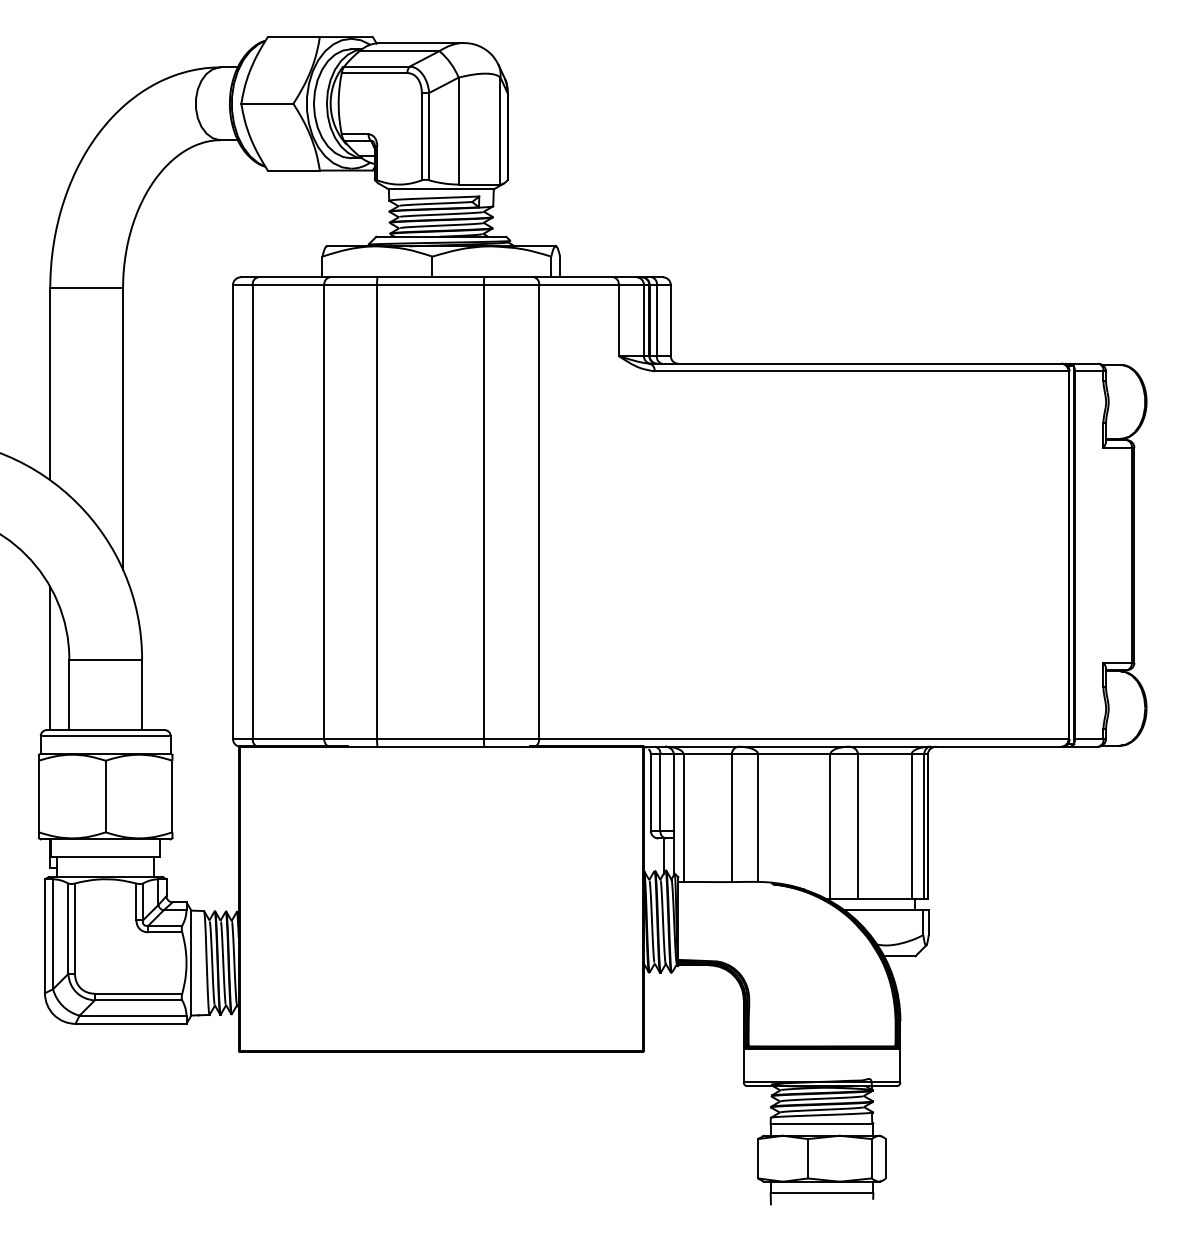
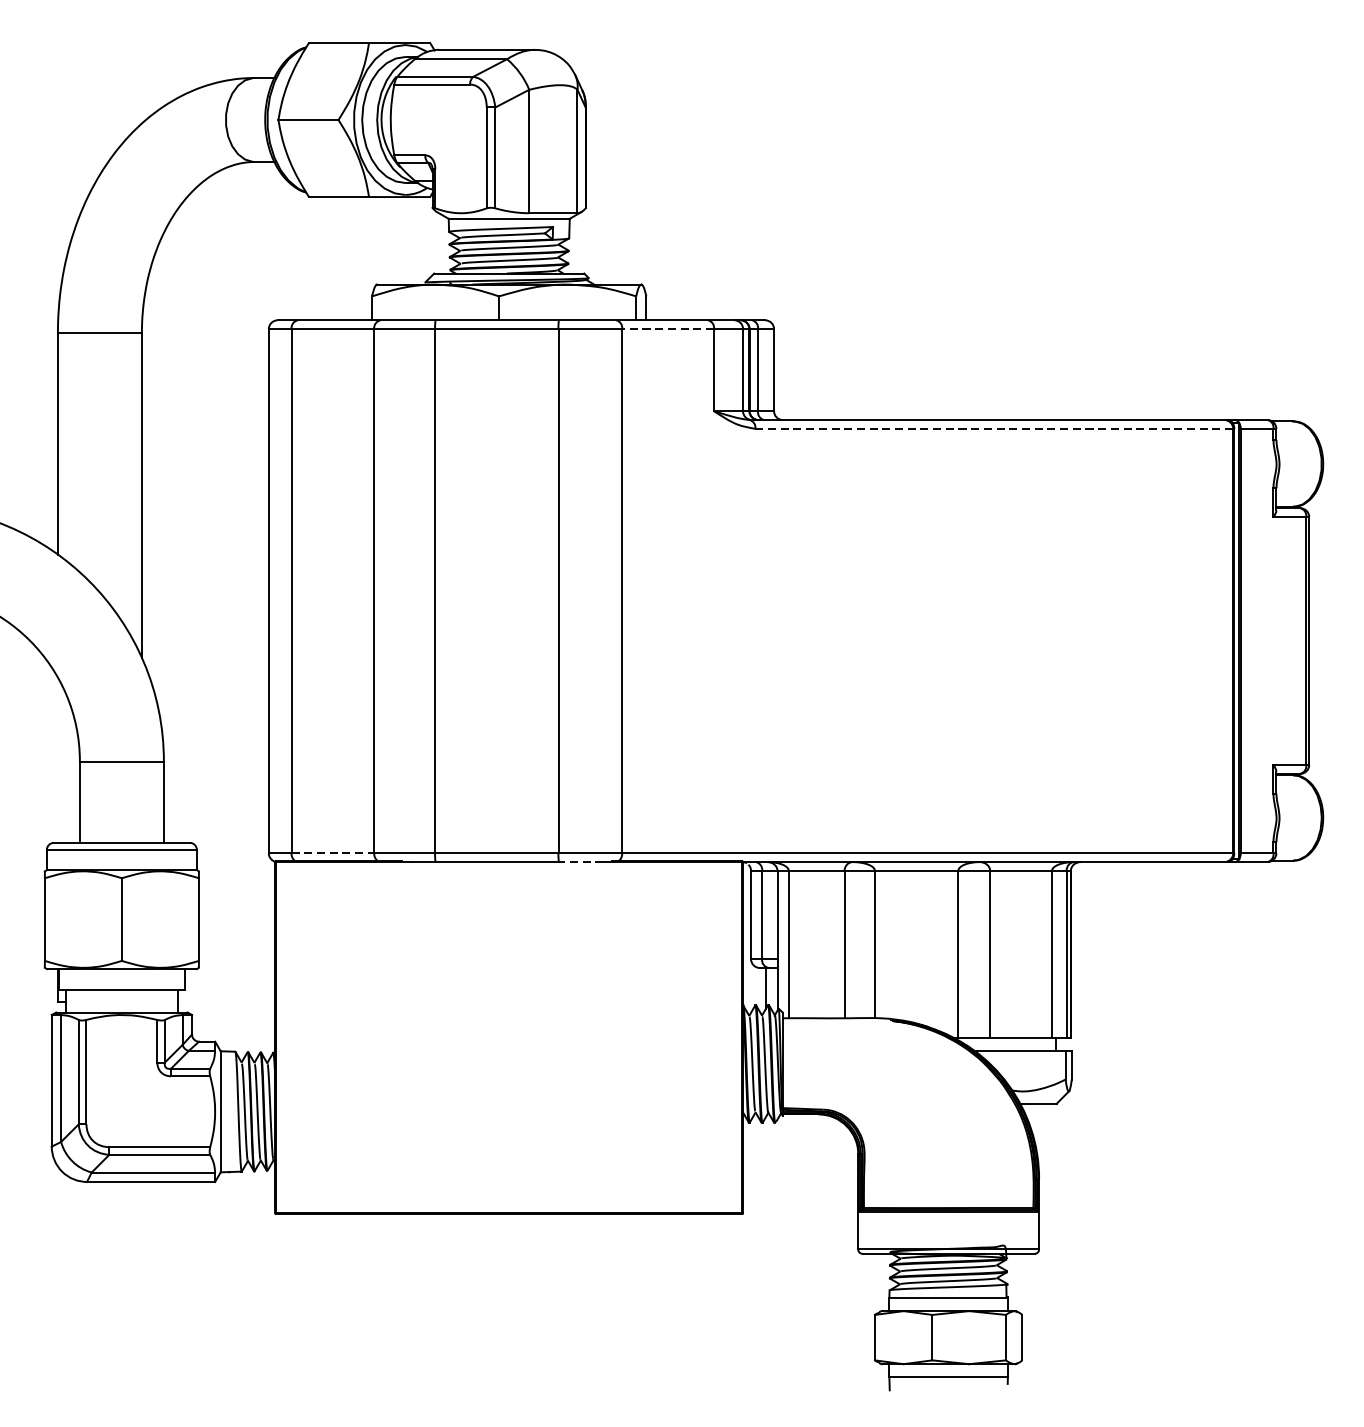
line: (578, 285) -> (667, 329), solid -> dashed
line: (861, 371) -> (994, 428), solid -> dashed
line: (50, 658) -> (58, 760), removed
line: (288, 739) -> (332, 853), solid -> dashed
line: (503, 746) -> (581, 861), solid -> dashed

